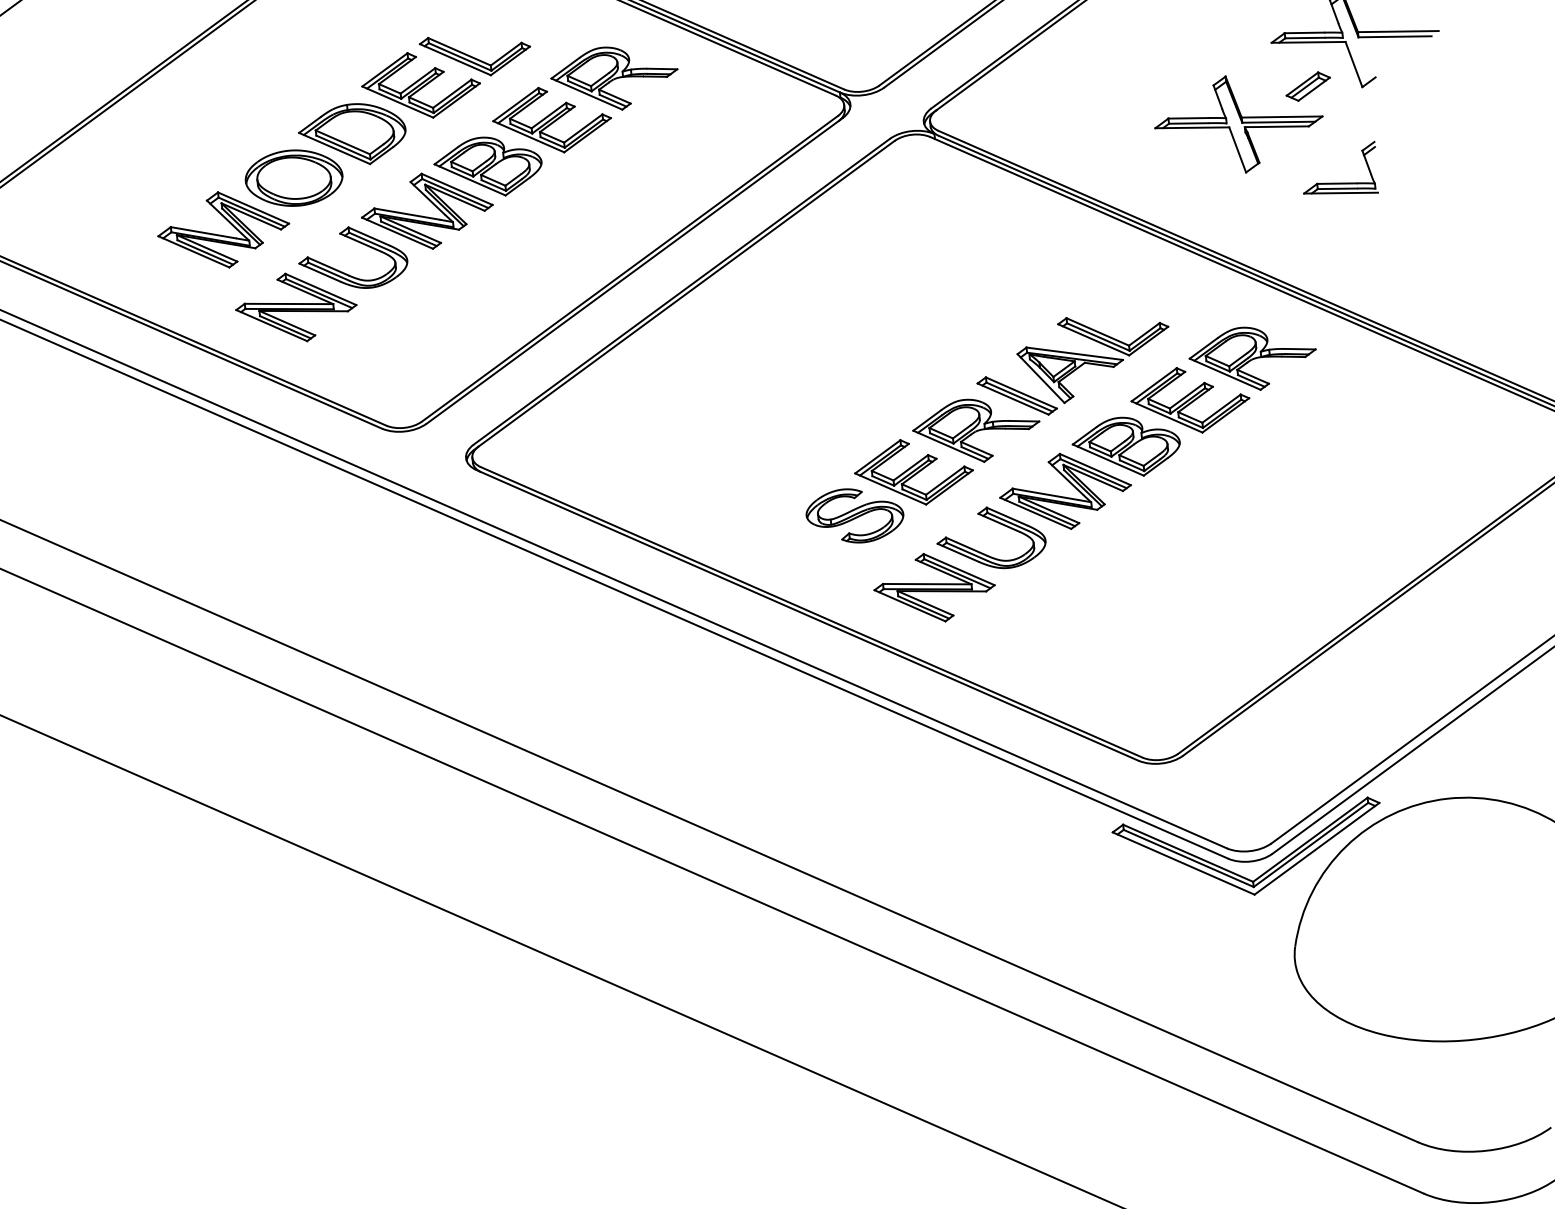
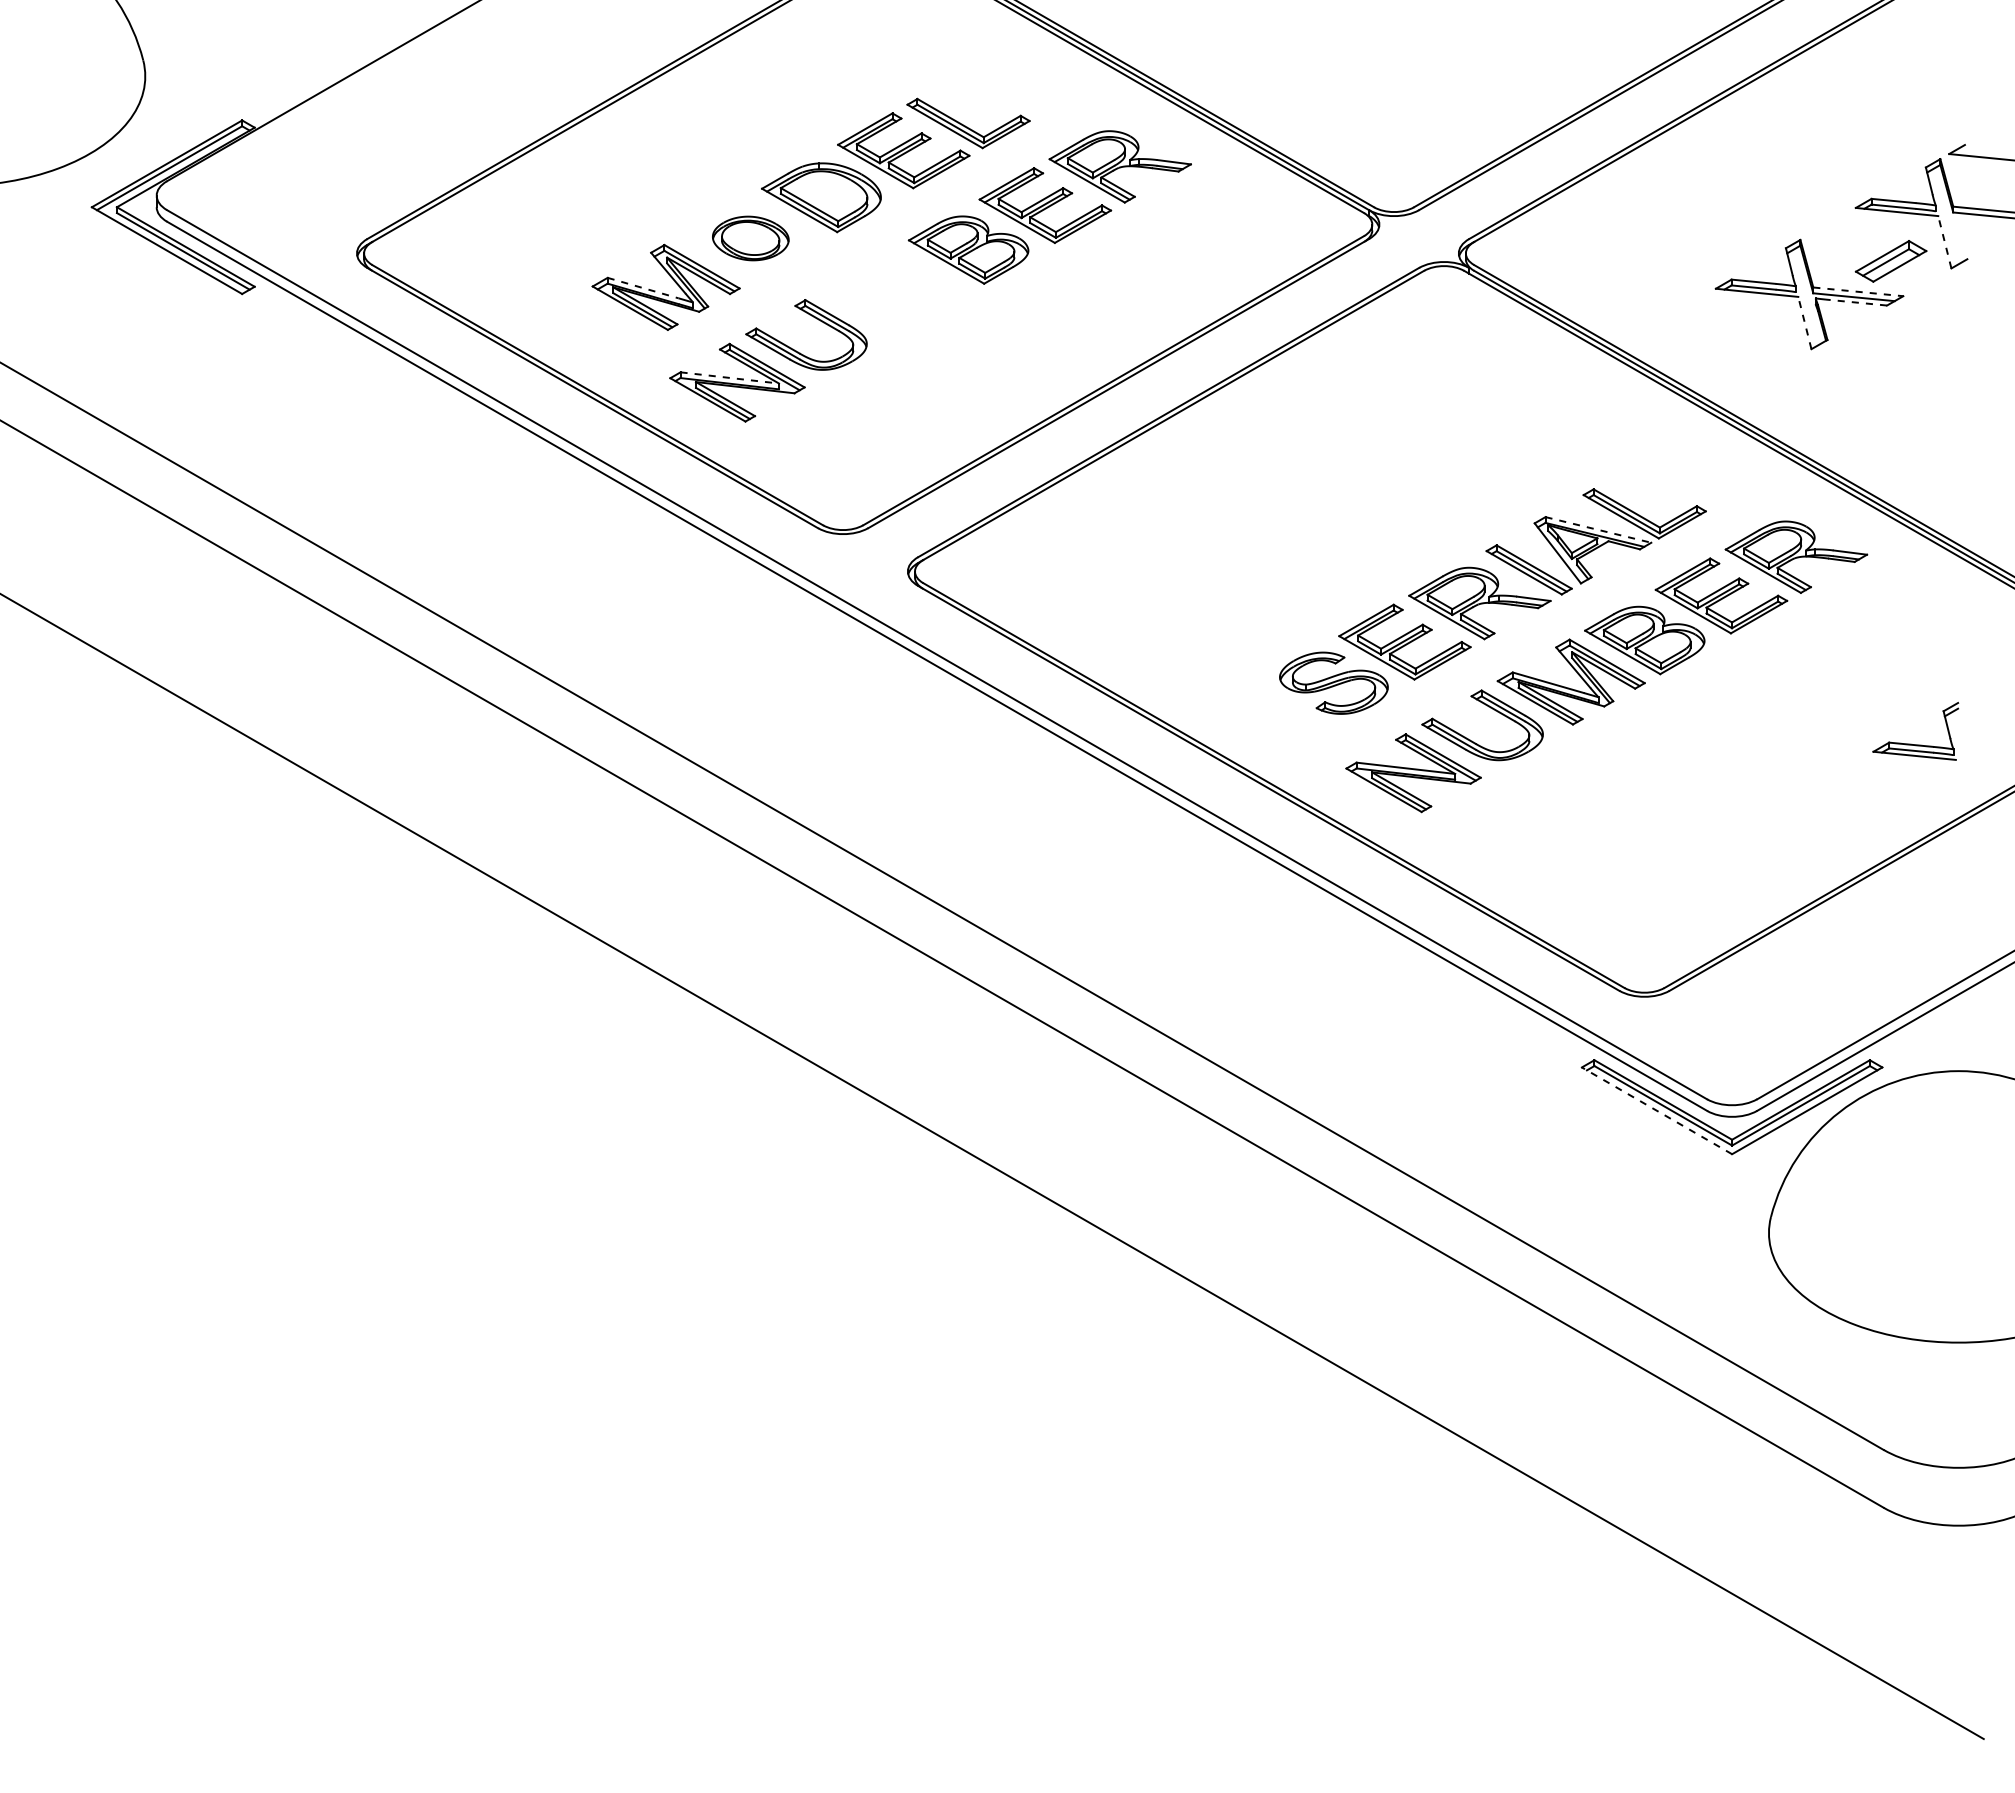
line: (1353, 64) -> (1944, 242), solid -> dashed
part: (1308, 85) -> (1891, 260), size x1.4
line: (1282, 116) -> (1858, 291), solid -> dashed
line: (1281, 126) -> (1856, 302), solid -> dashed
line: (1237, 150) -> (1804, 323), solid -> dashed
part: (293, 178) -> (750, 238), size x0.7
part: (1337, 182) -> (1911, 743), moved
part: (426, 211) -> (894, 291), removed
line: (203, 233) -> (643, 288), solid -> dashed
line: (288, 303) -> (729, 377), solid -> dashed
line: (1074, 354) -> (1598, 530), solid -> dashed
line: (1184, 863) -> (1657, 1110), solid -> dashed

